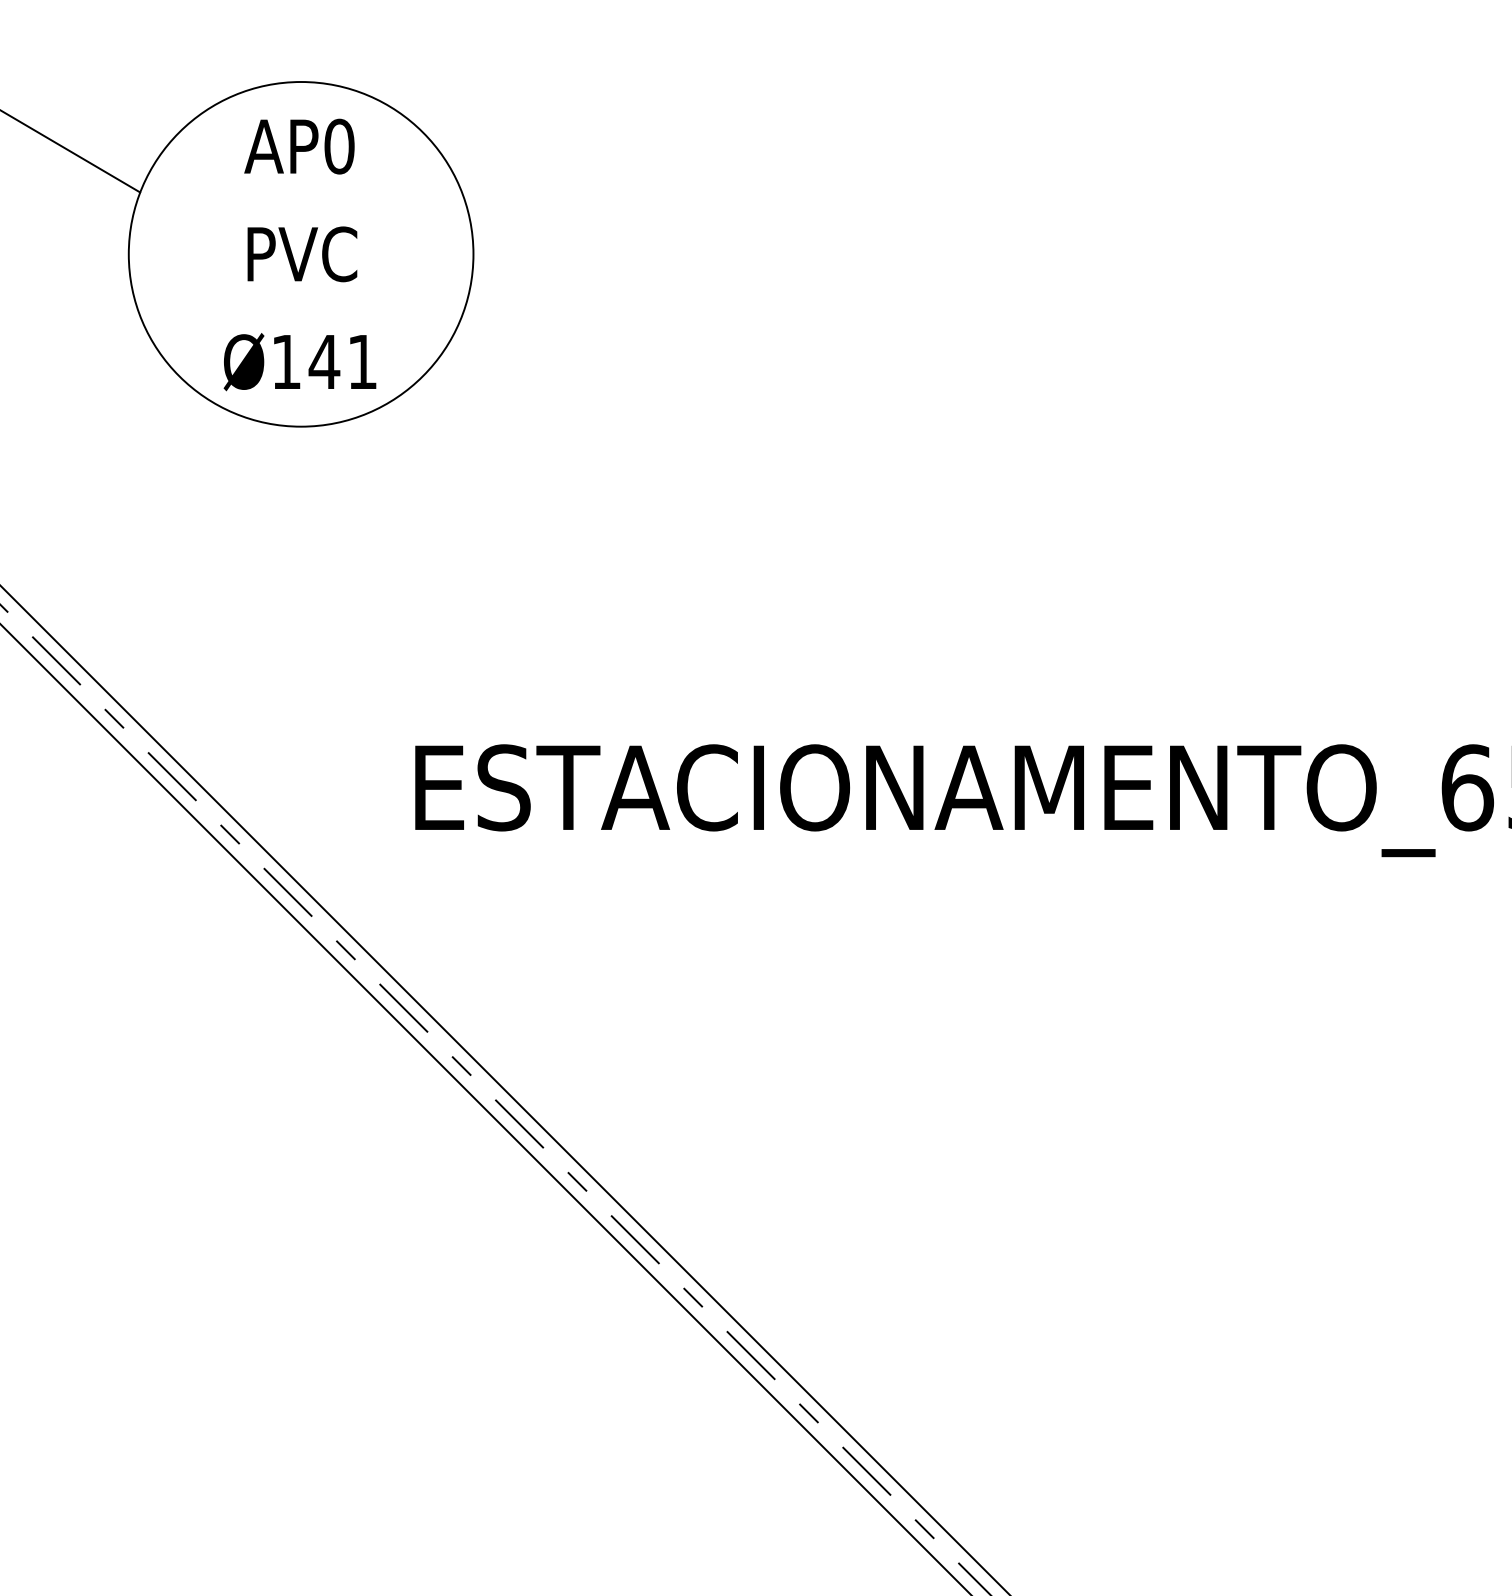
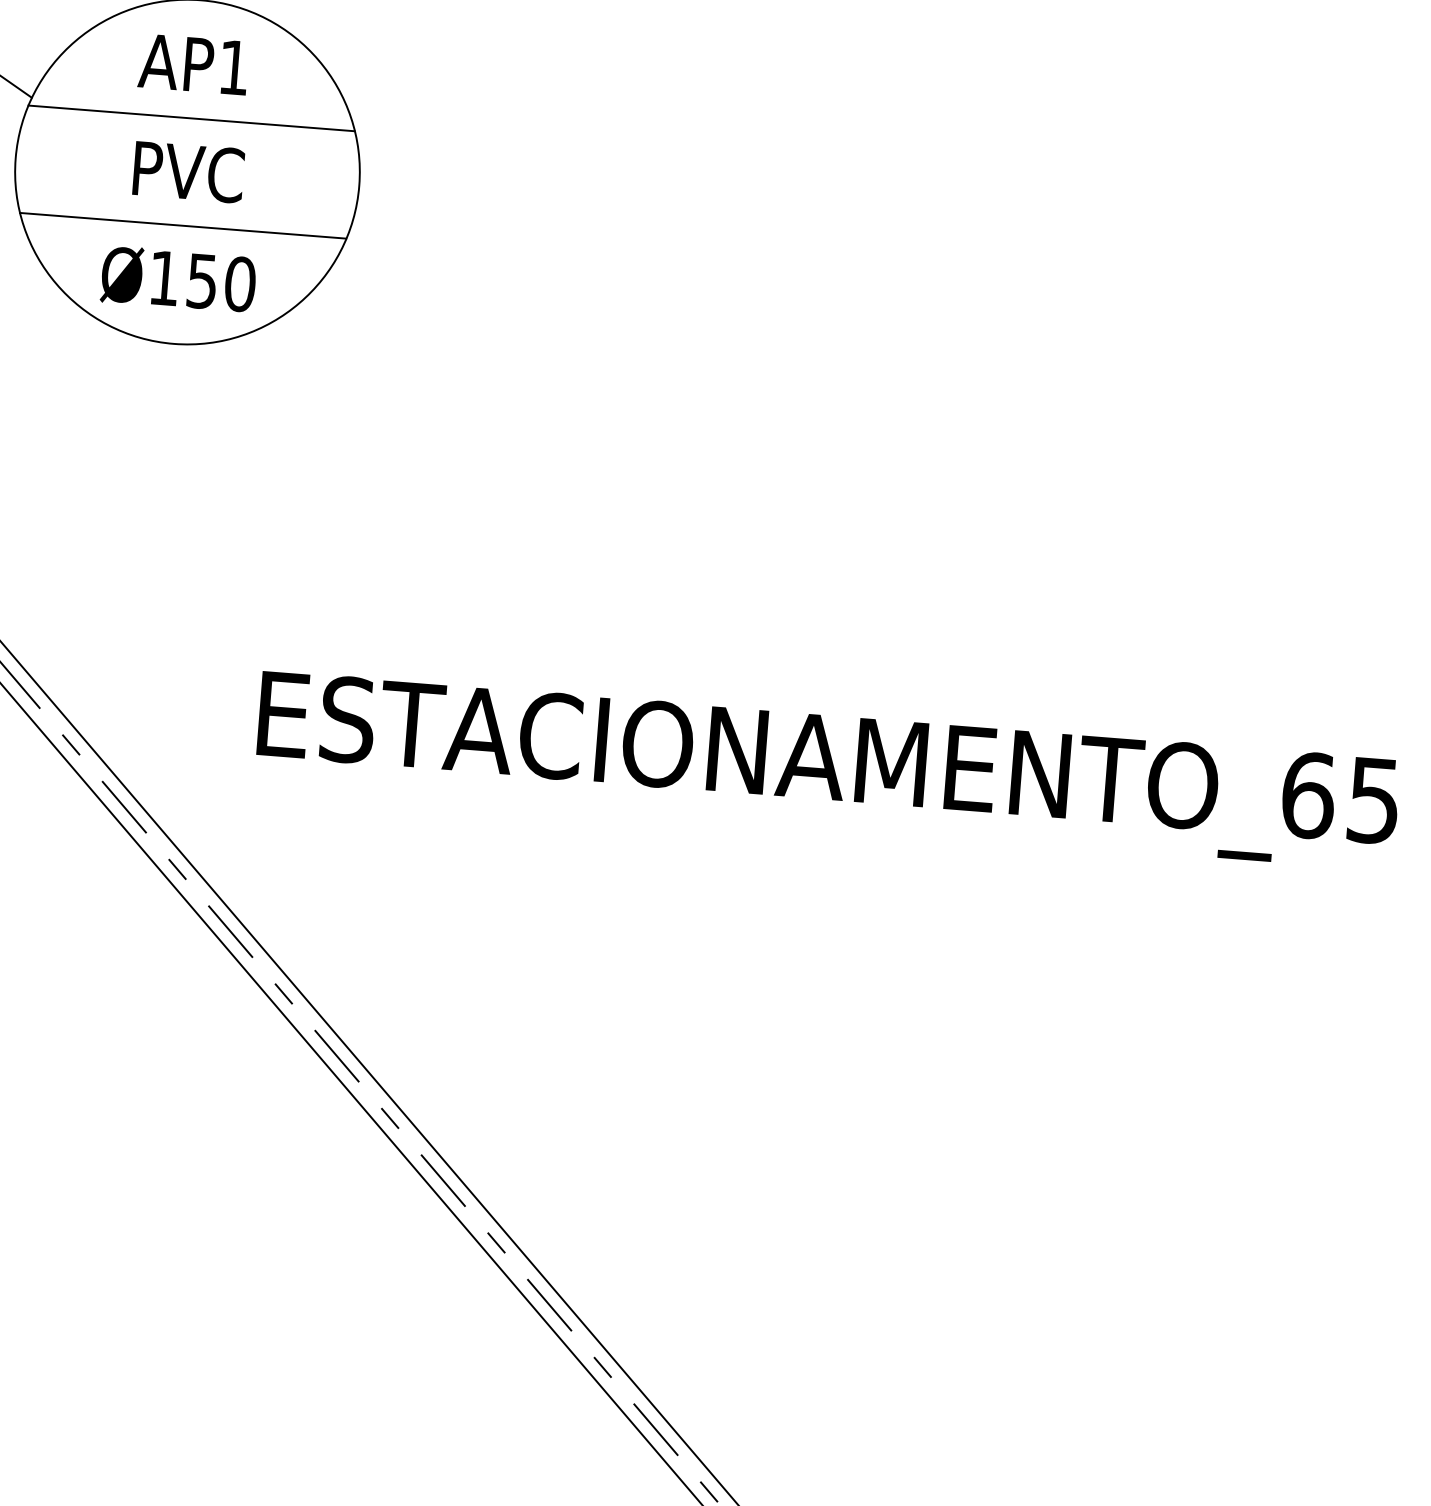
text: (339, 146) -> (234, 67), AP0 -> AP1
line: (300, 200) -> (191, 118), added
line: (300, 308) -> (182, 226), added
text: (342, 361) -> (220, 282), Ø141 -> Ø150

